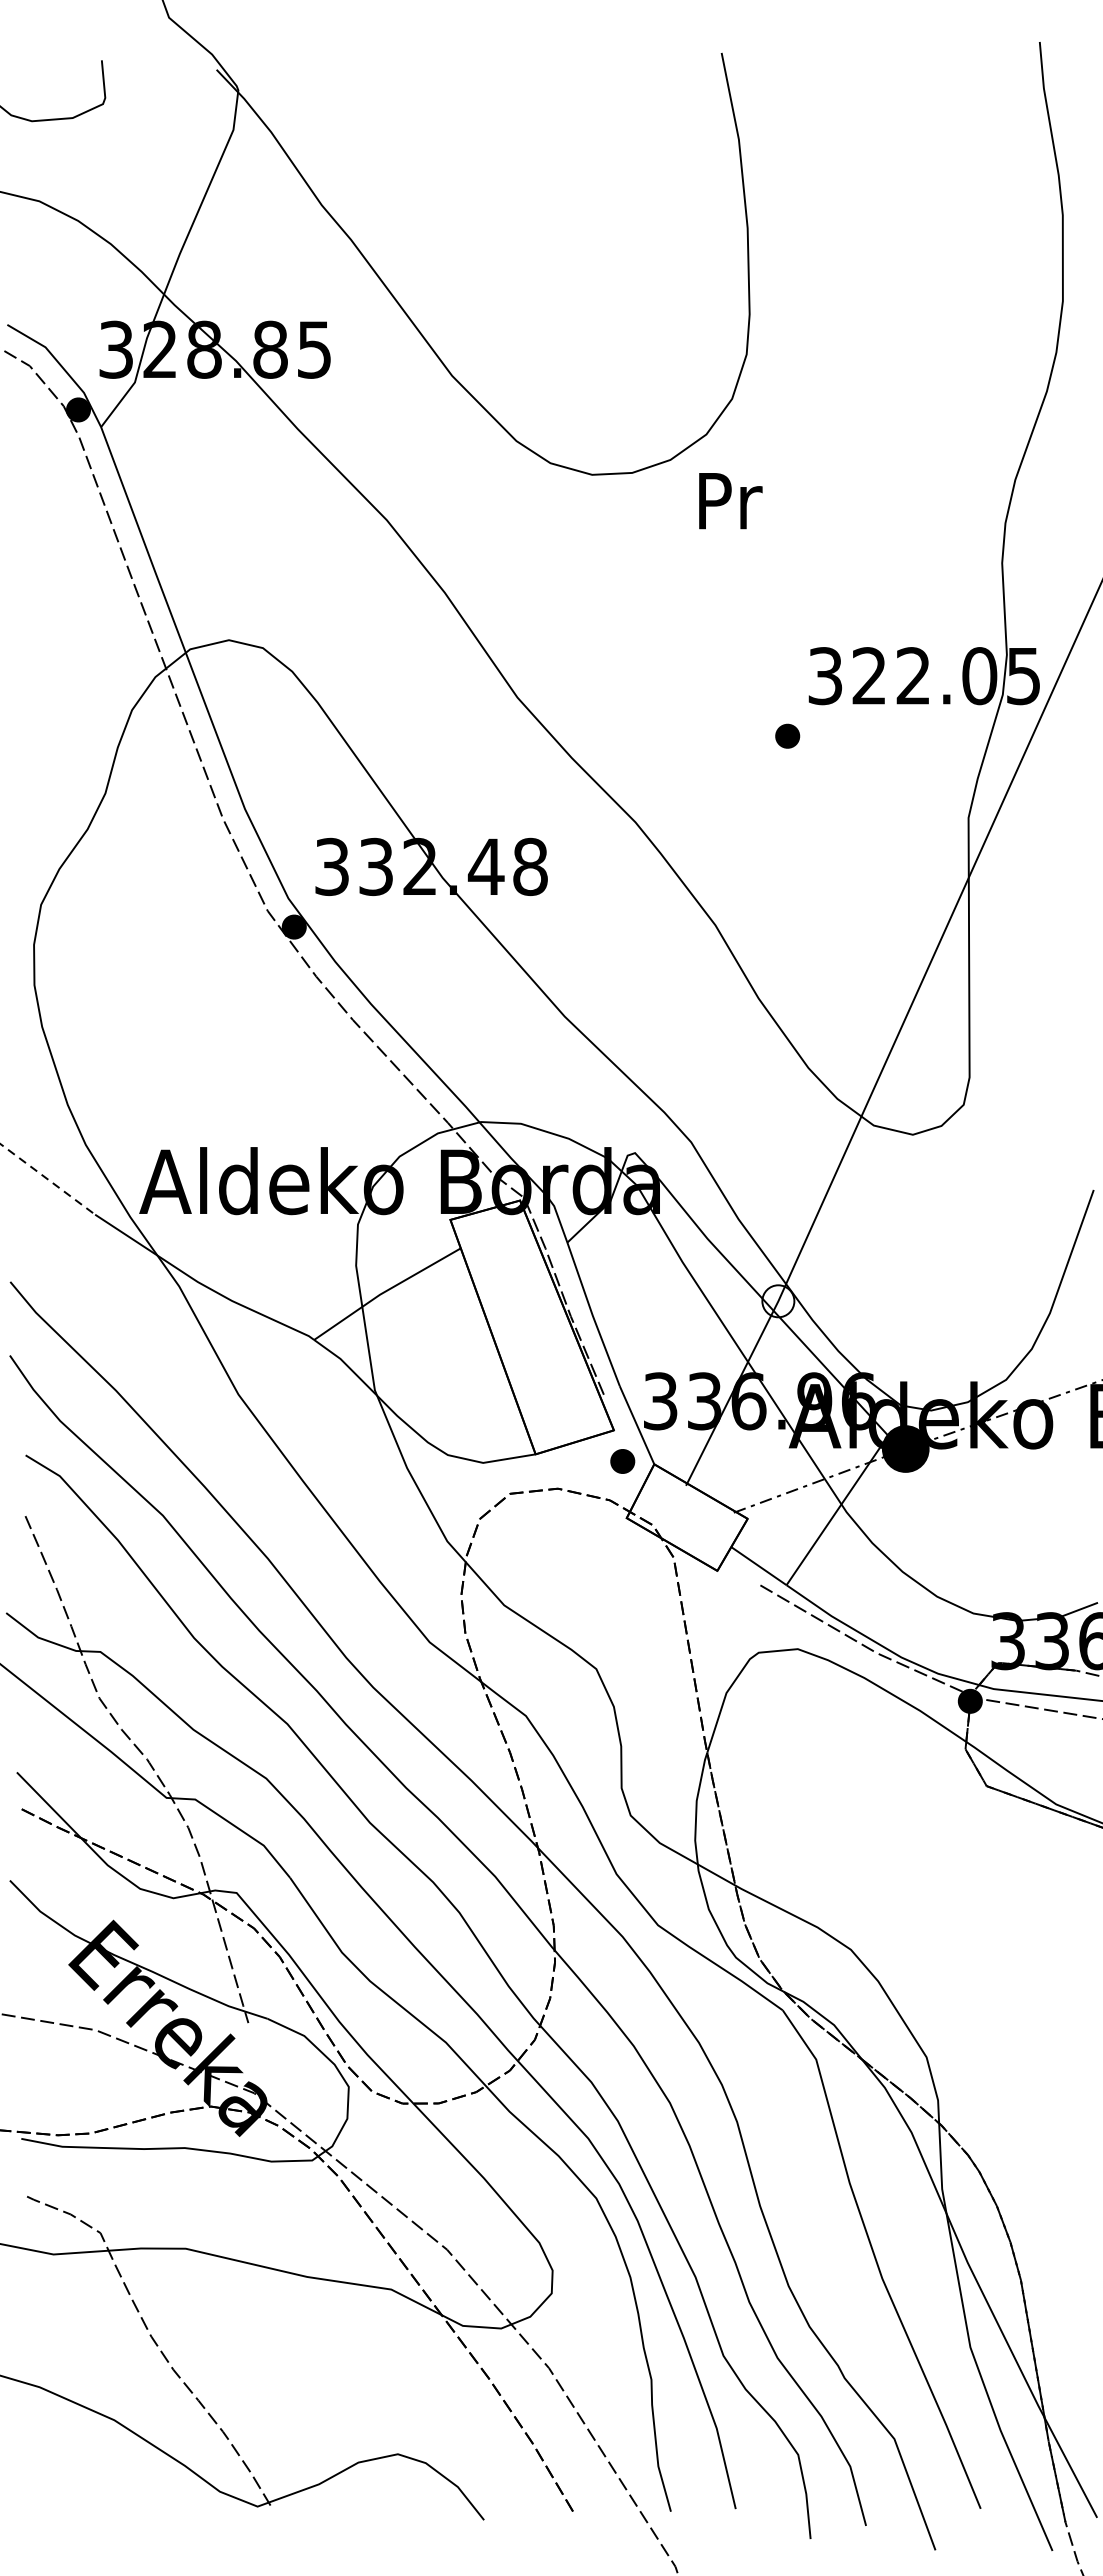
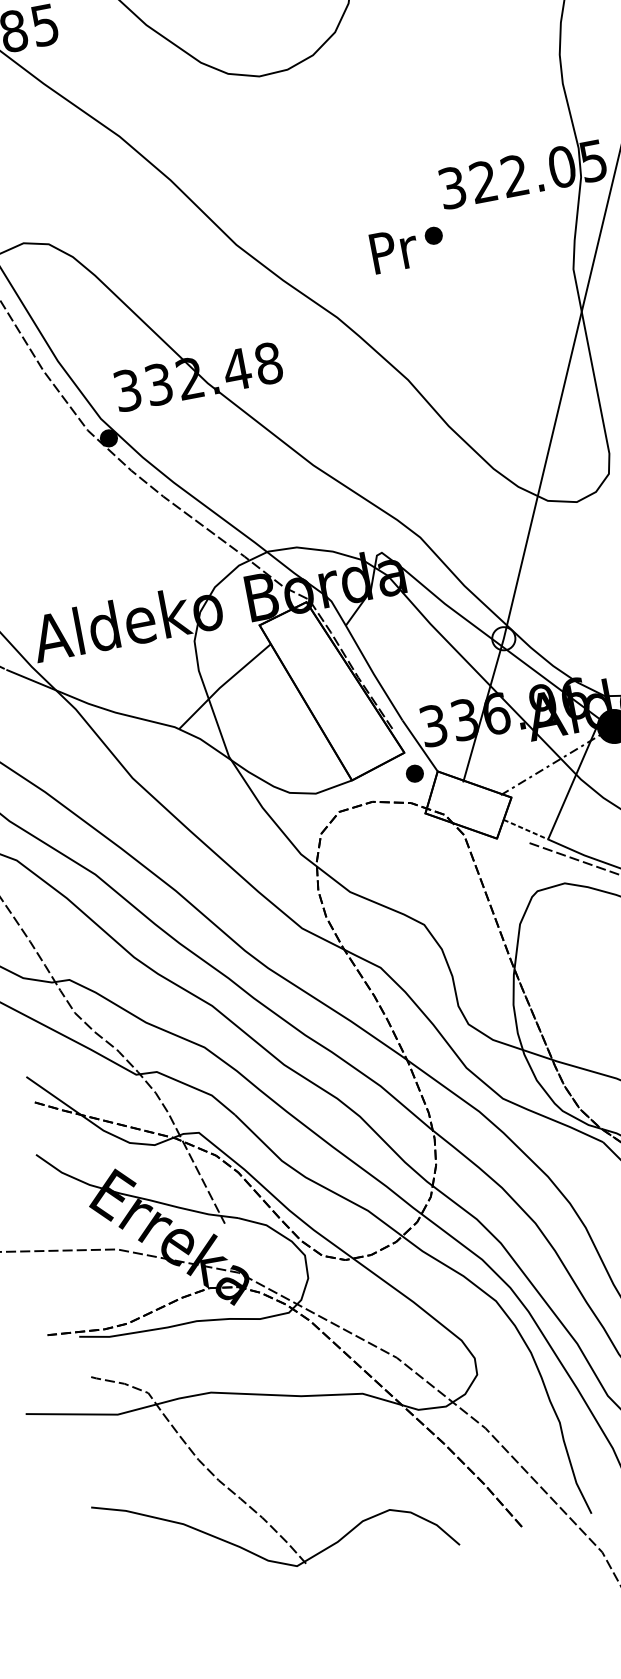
text: (730, 501) -> (394, 250), moved
line: (758, 1566) -> (525, 829), solid -> dashed

